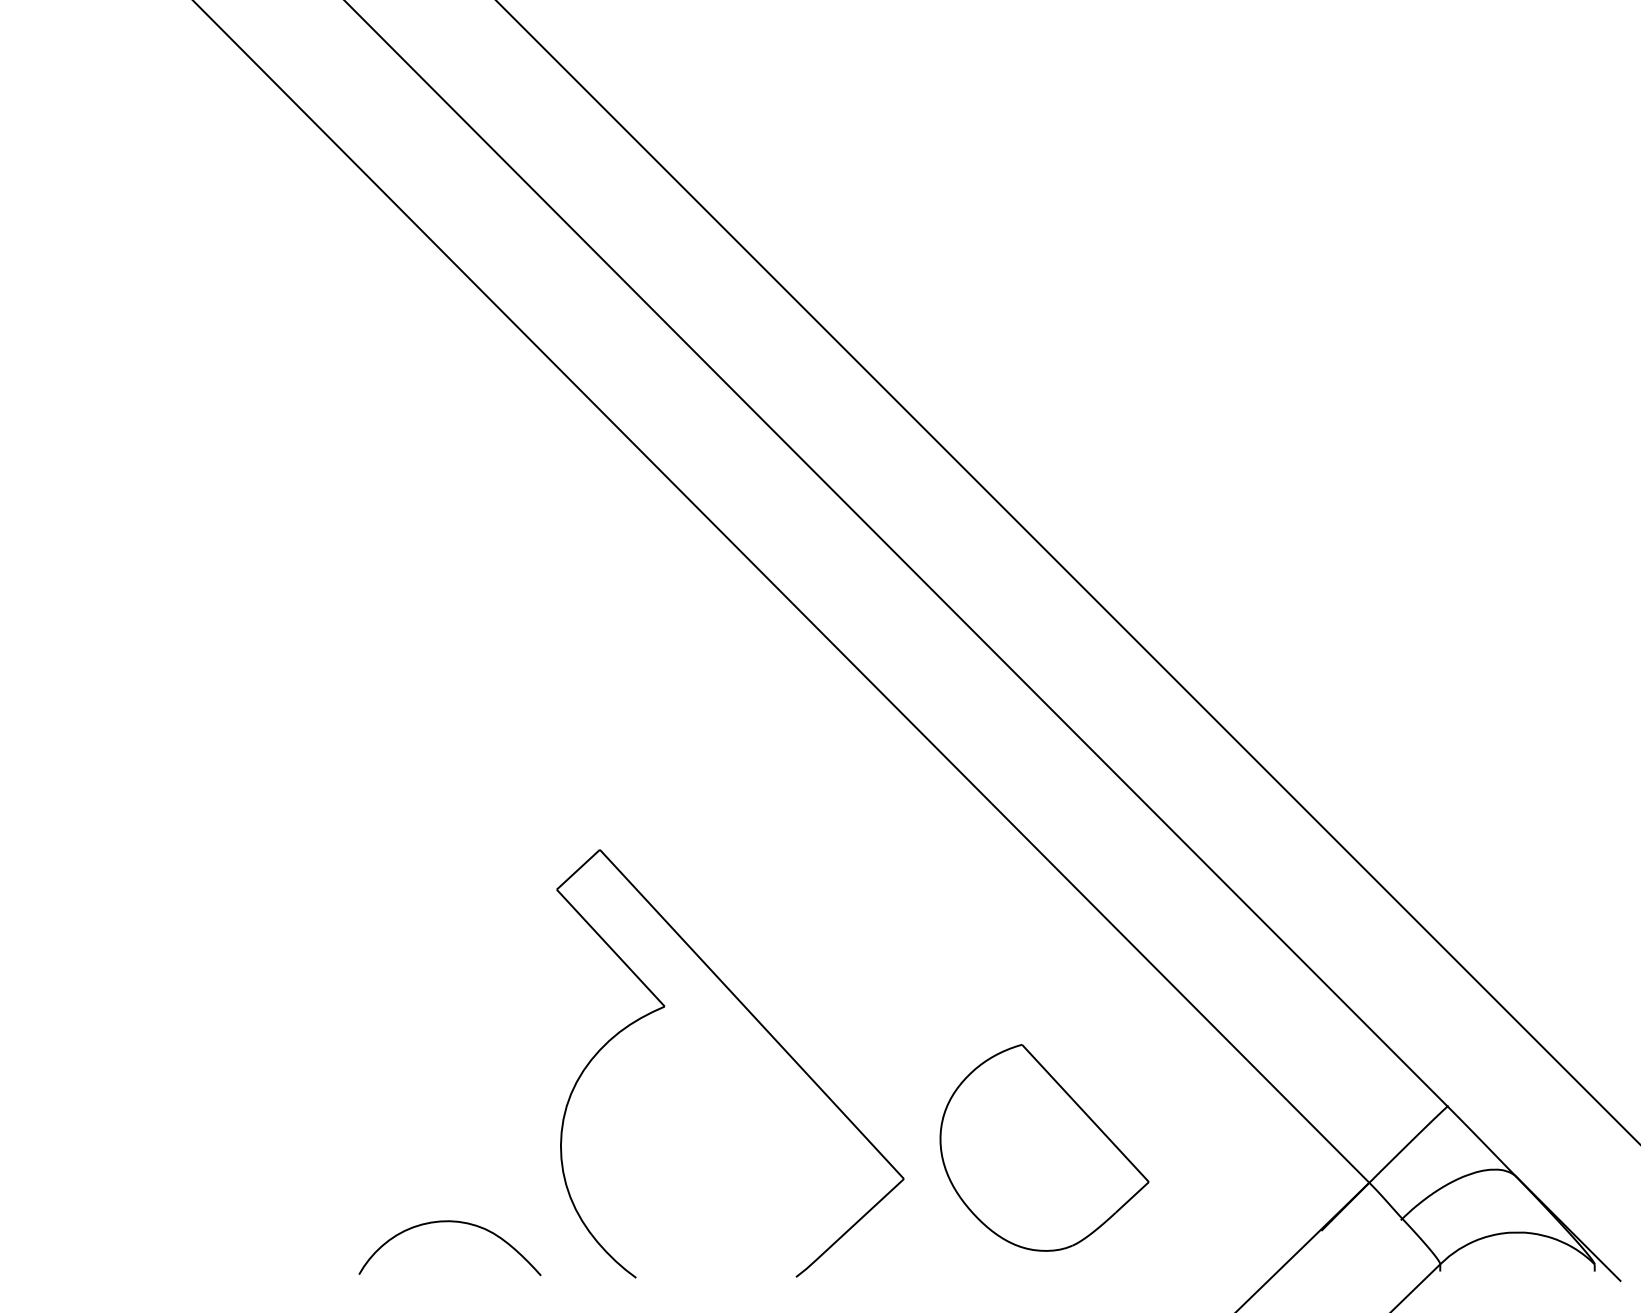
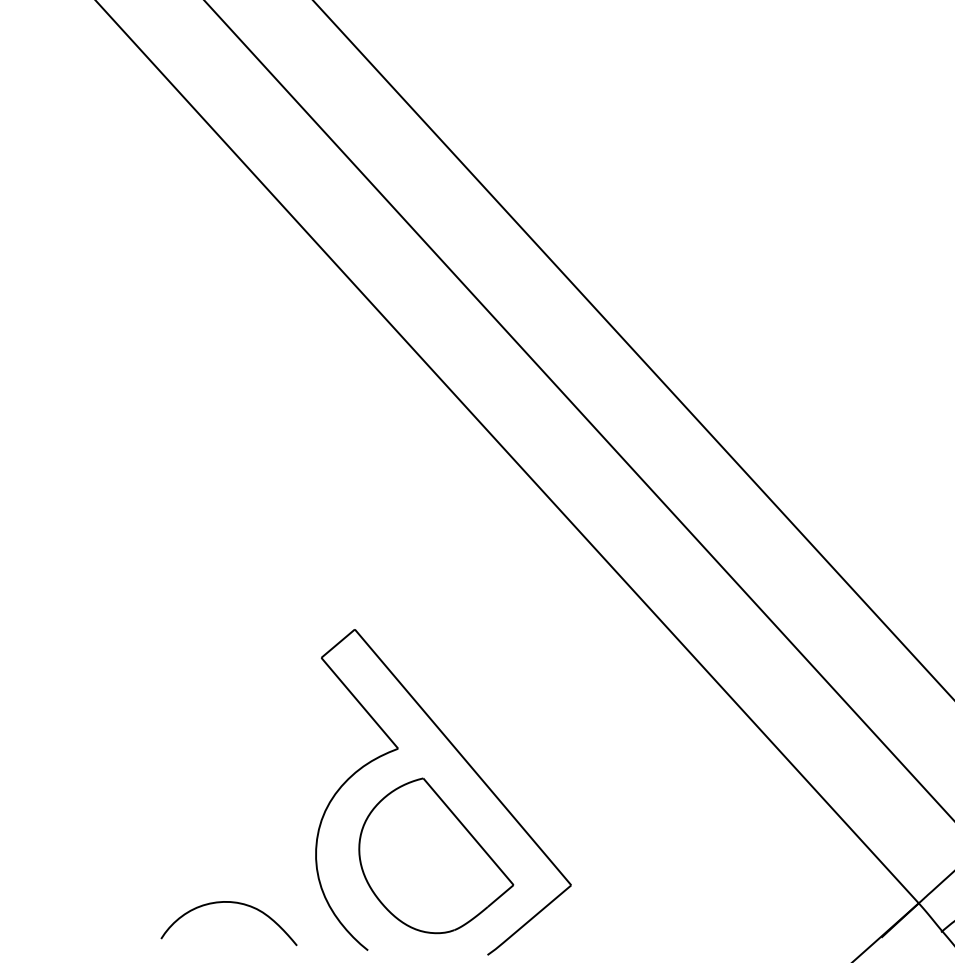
part: (1044, 1147) -> (436, 855), moved

